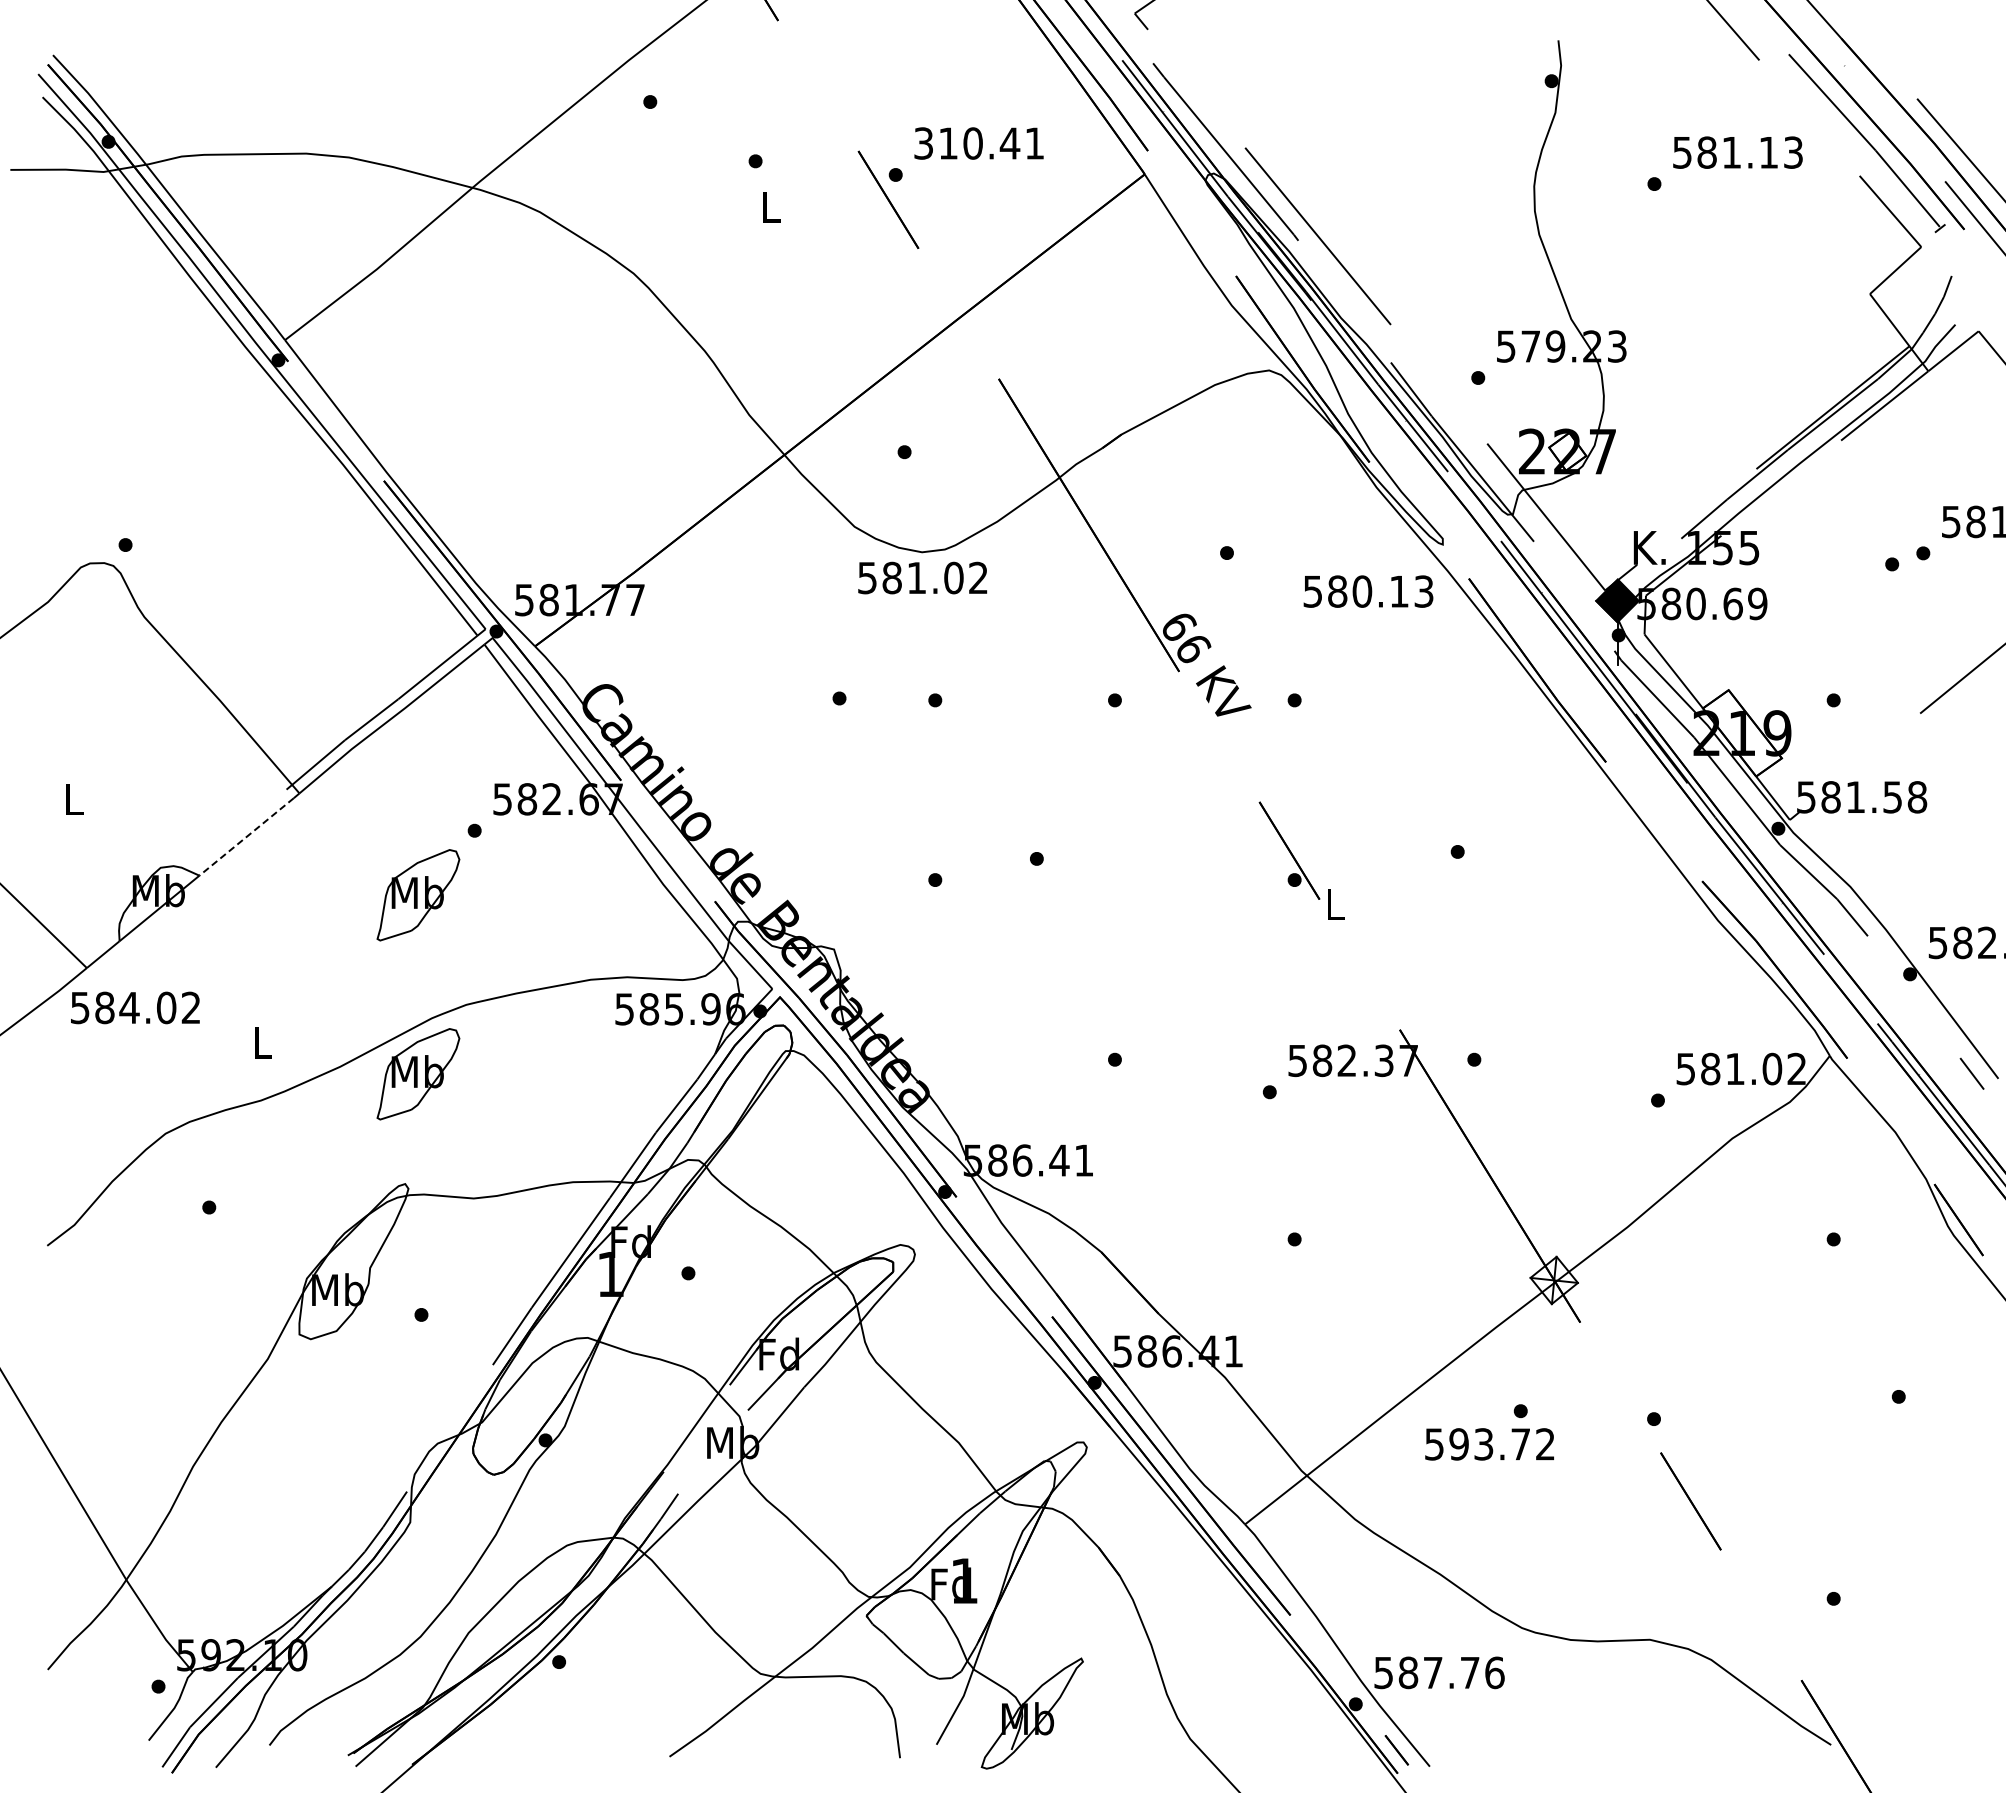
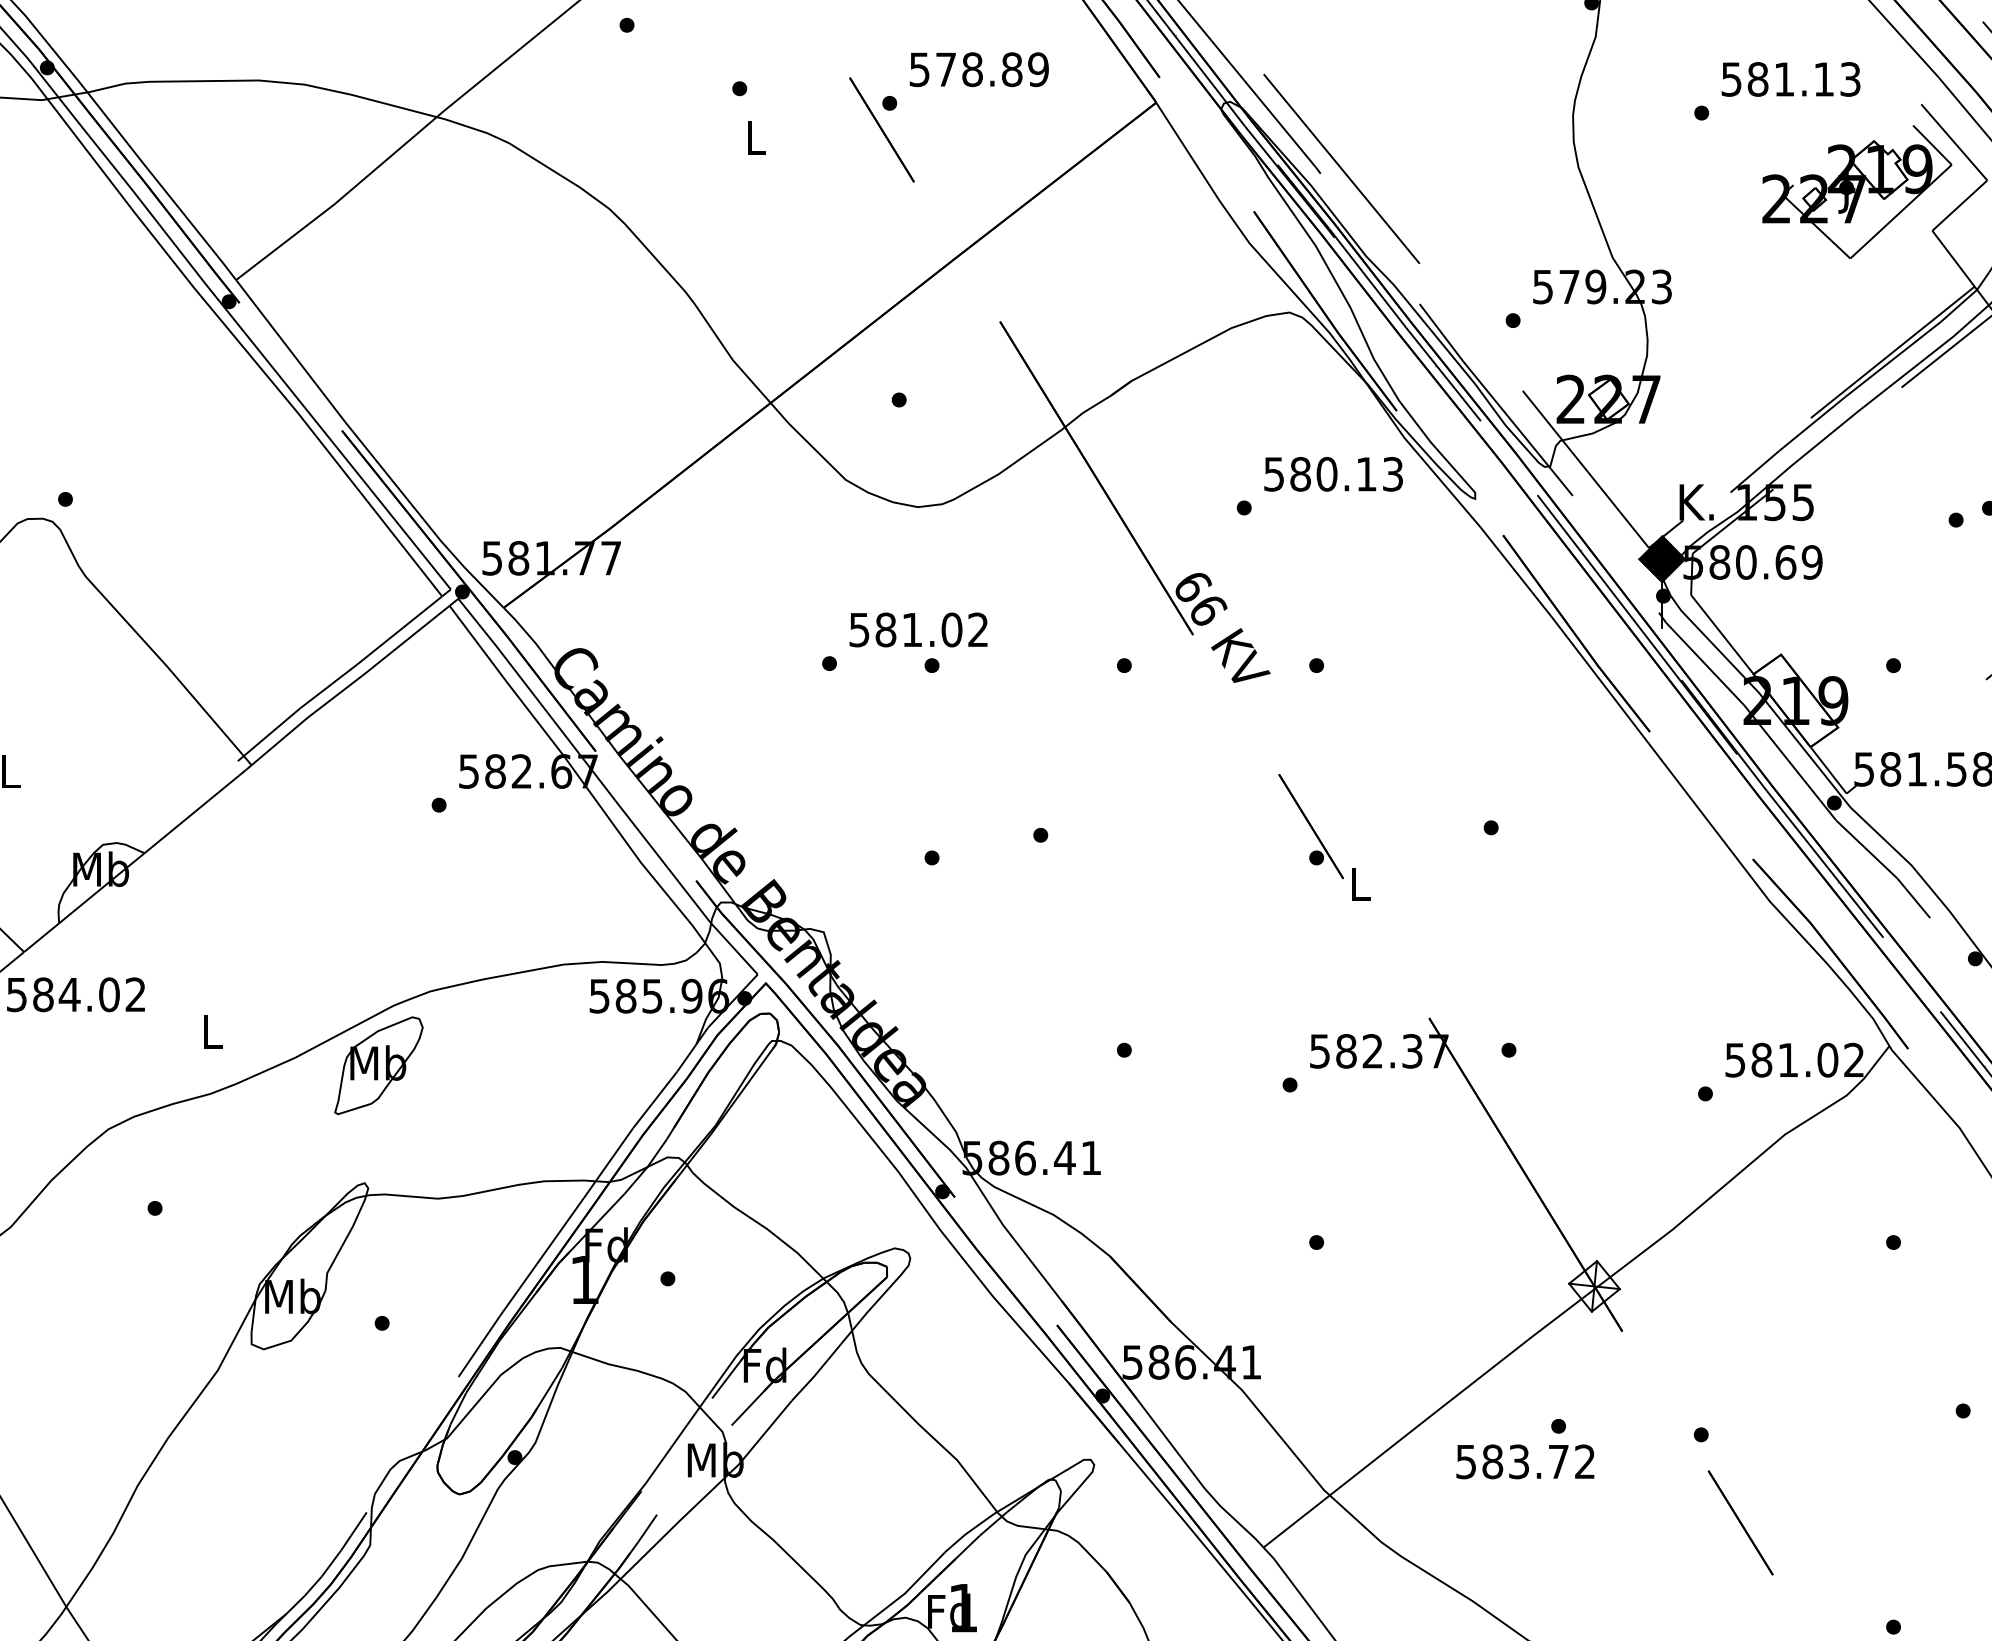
text: (979, 143) -> (979, 69), 310.41 -> 578.89
part: (1799, 257) -> (1856, 191), added
text: (922, 577) -> (918, 629), moved
text: (1368, 591) -> (1333, 474), moved
line: (246, 837) -> (194, 812), dashed -> solid
part: (418, 895) -> (378, 874), removed
text: (1458, 1444) -> (1492, 1461), 593.72 -> 583.72

